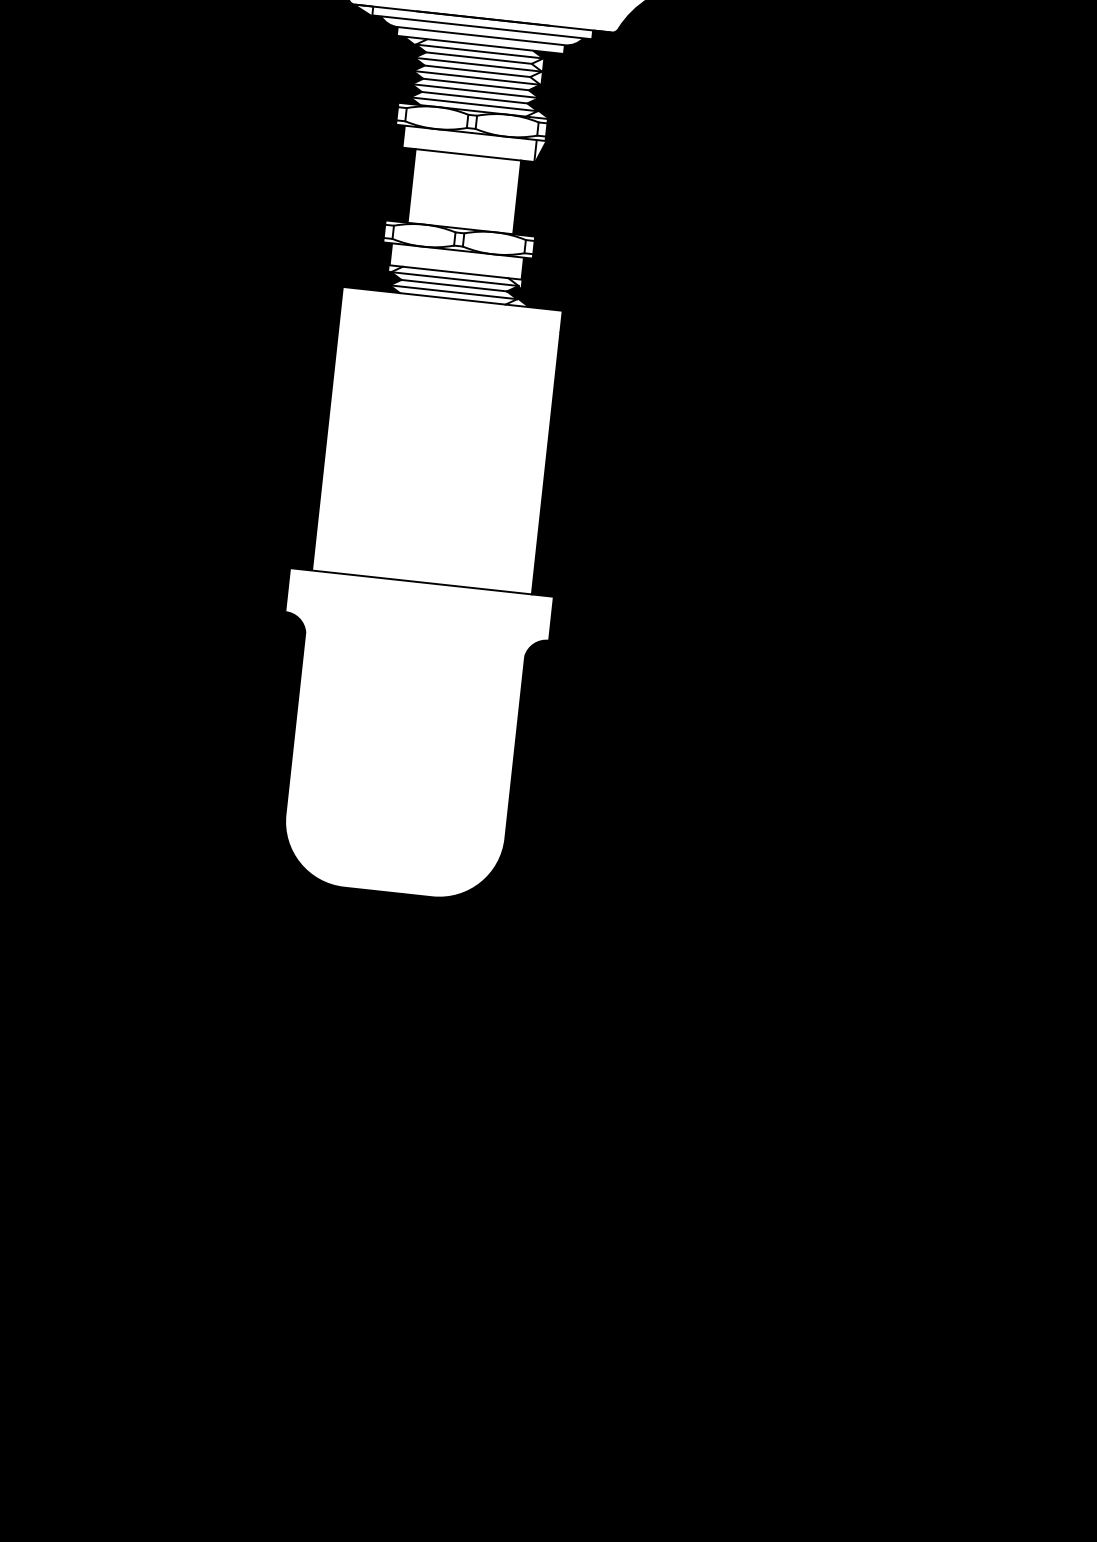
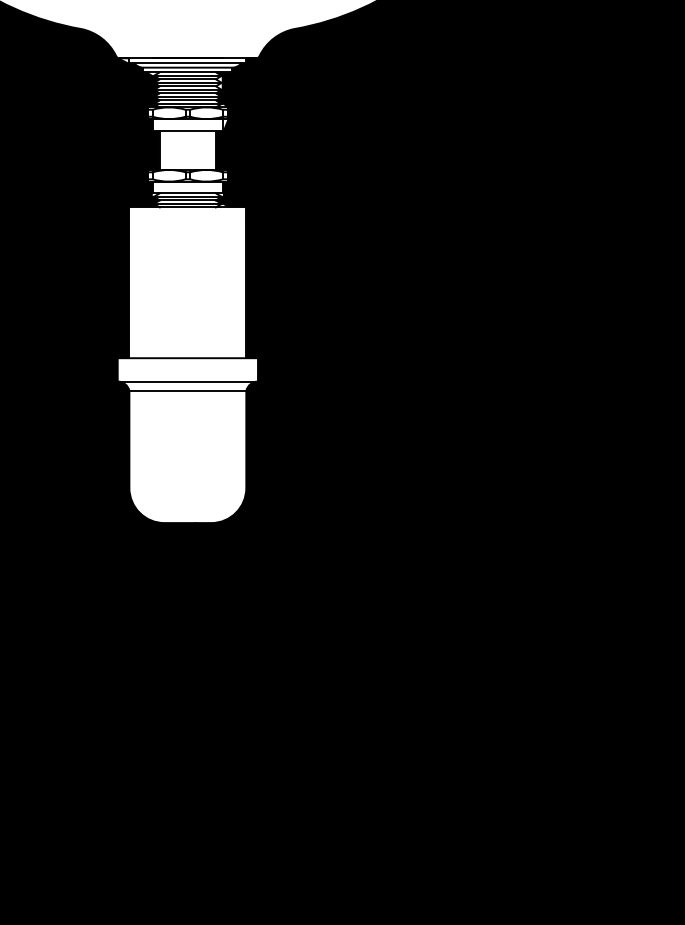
line: (416, 626) -> (187, 381), added
line: (414, 644) -> (187, 391), added

